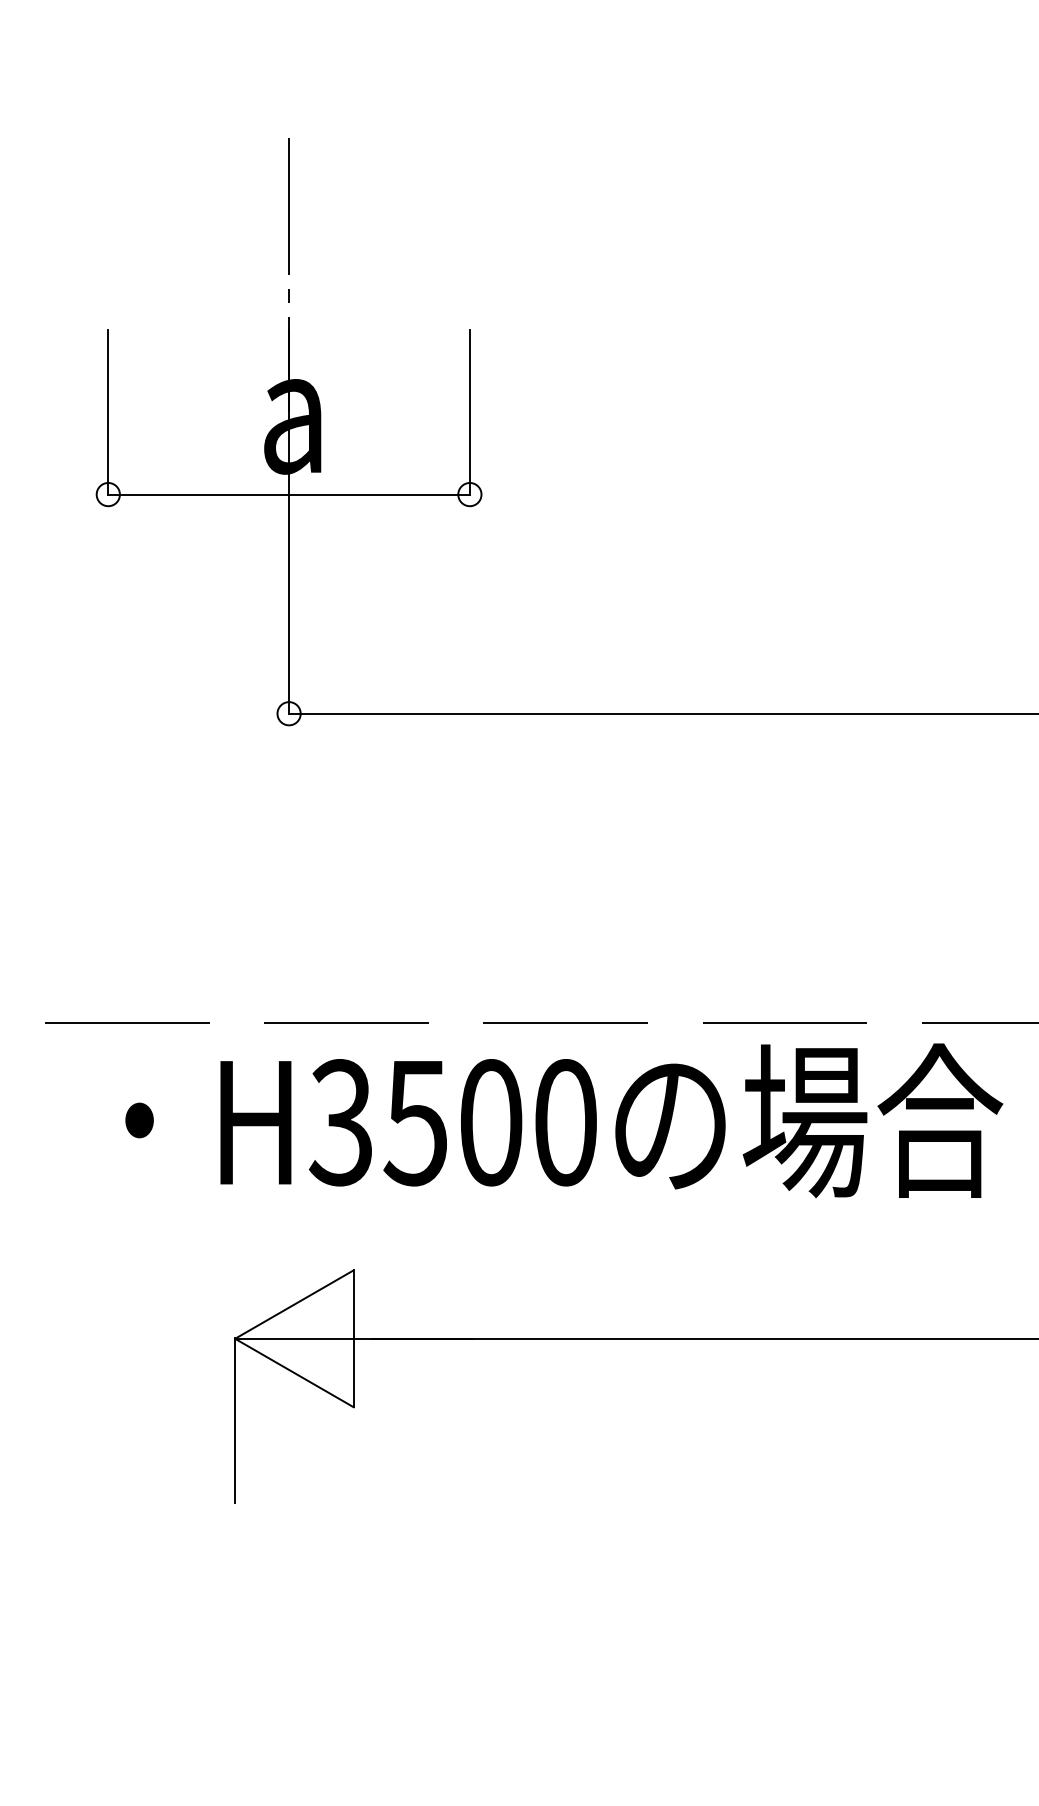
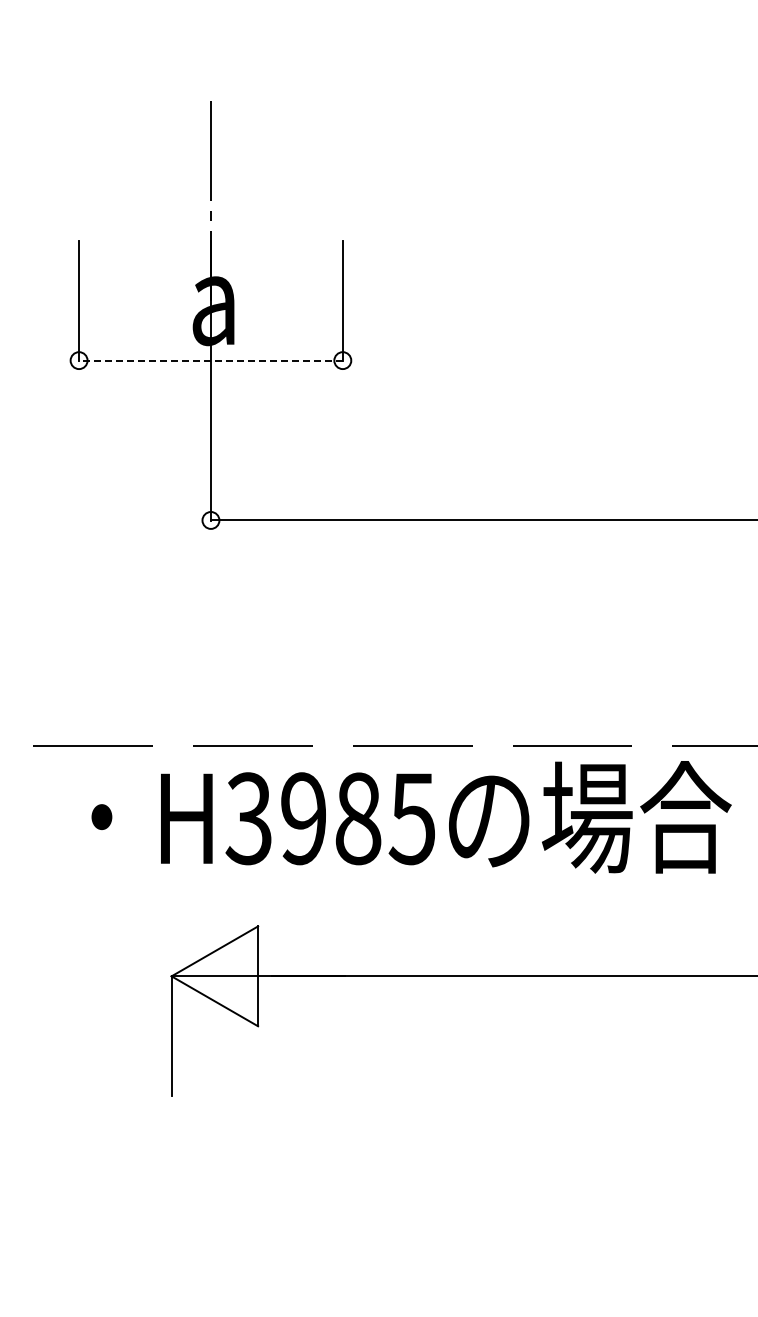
line: (288, 494) -> (210, 360), solid -> dashed
text: (490, 1122) -> (357, 818), H3500 -> H3985

